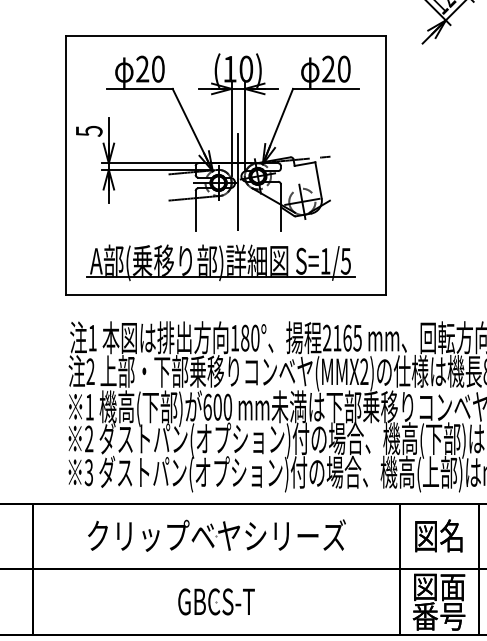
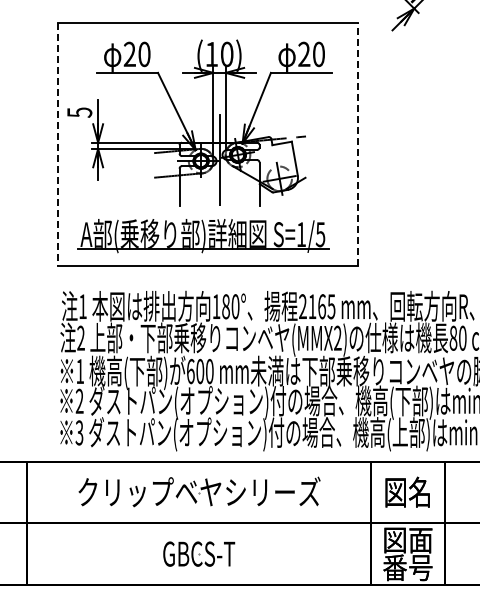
line: (386, 165) -> (358, 144), solid -> dashed
line: (66, 166) -> (58, 145), solid -> dashed

